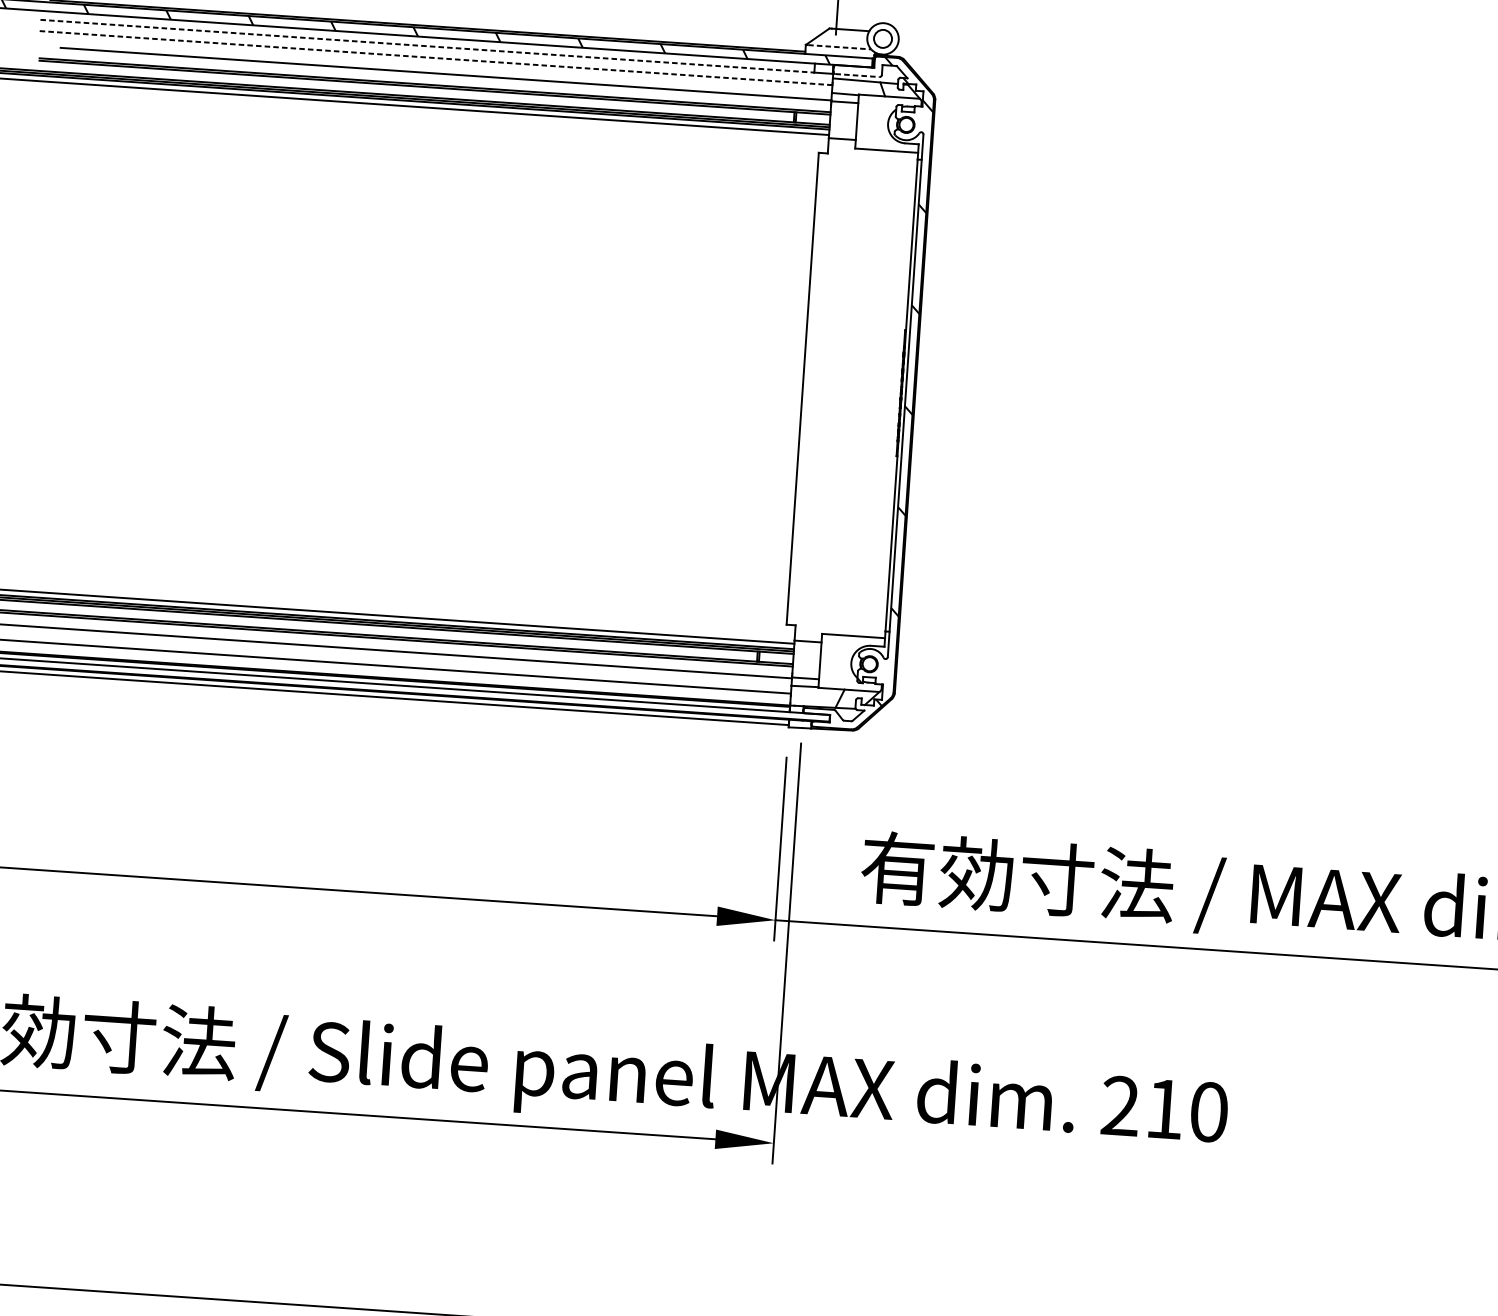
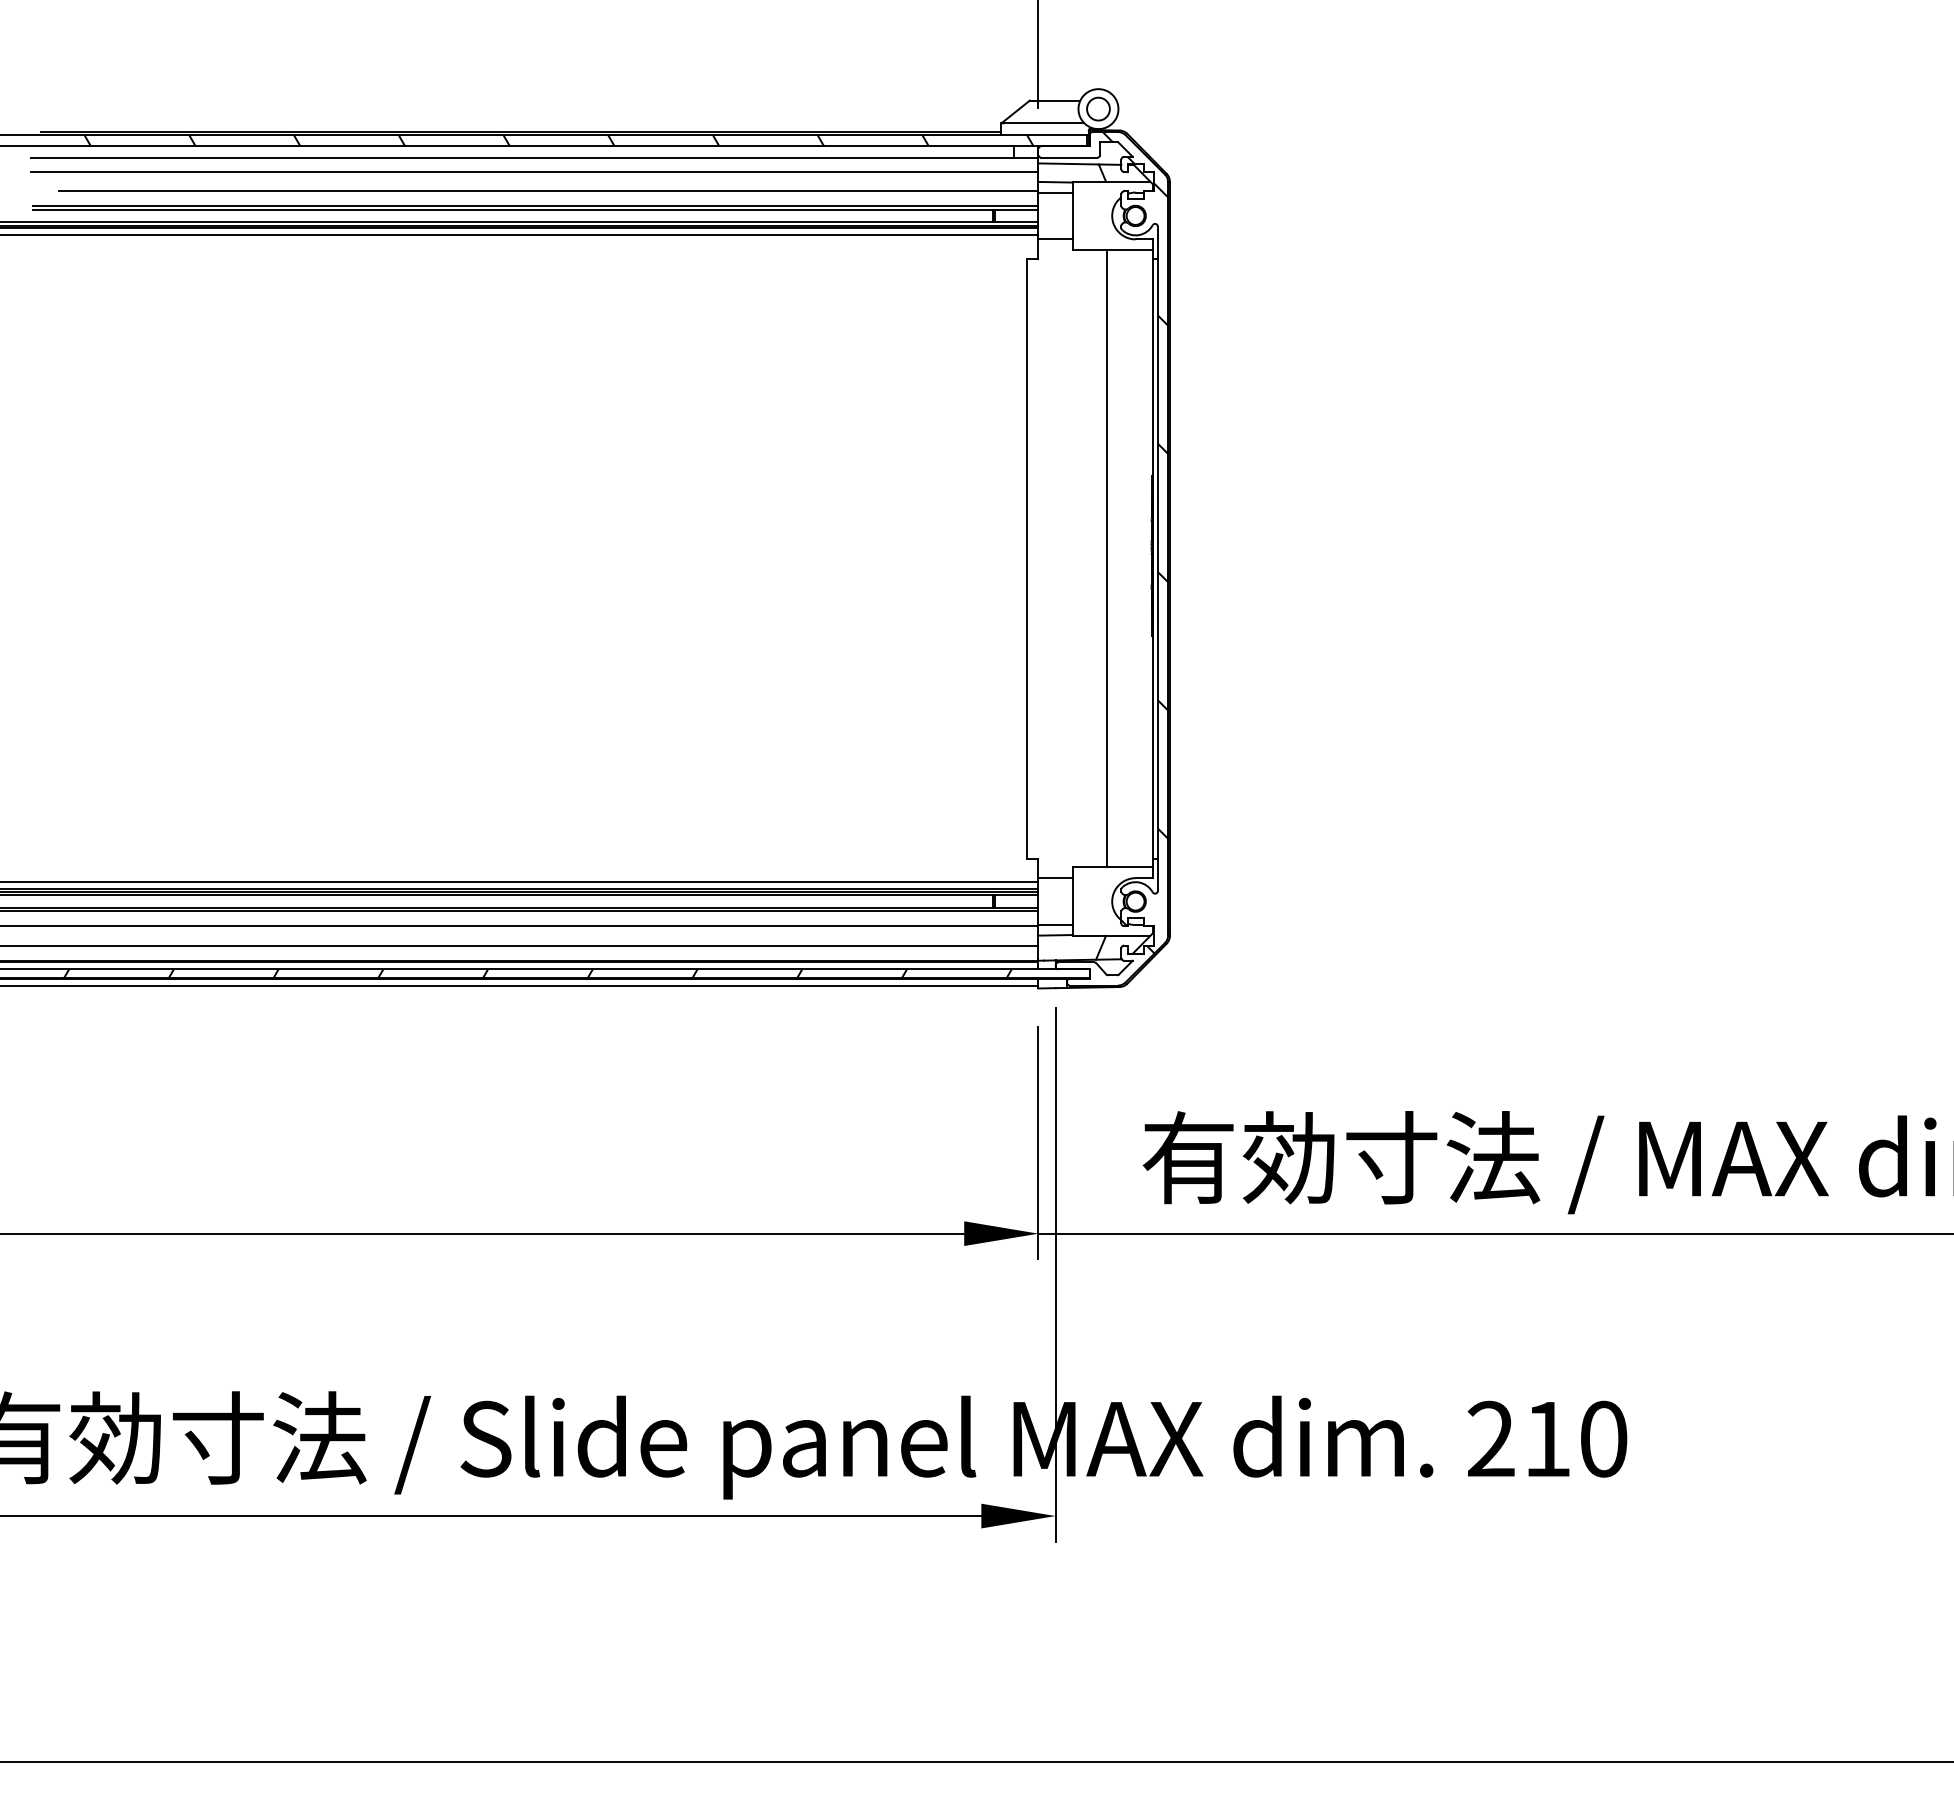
line: (427, 46) -> (522, 157), dashed -> solid
line: (839, 47) -> (1044, 123), dashed -> solid
line: (436, 57) -> (534, 171), dashed -> solid
line: (857, 75) -> (1069, 157), dashed -> solid
line: (865, 392) -> (1106, 558), added
hatch: (395, 688) -> (537, 973), added

